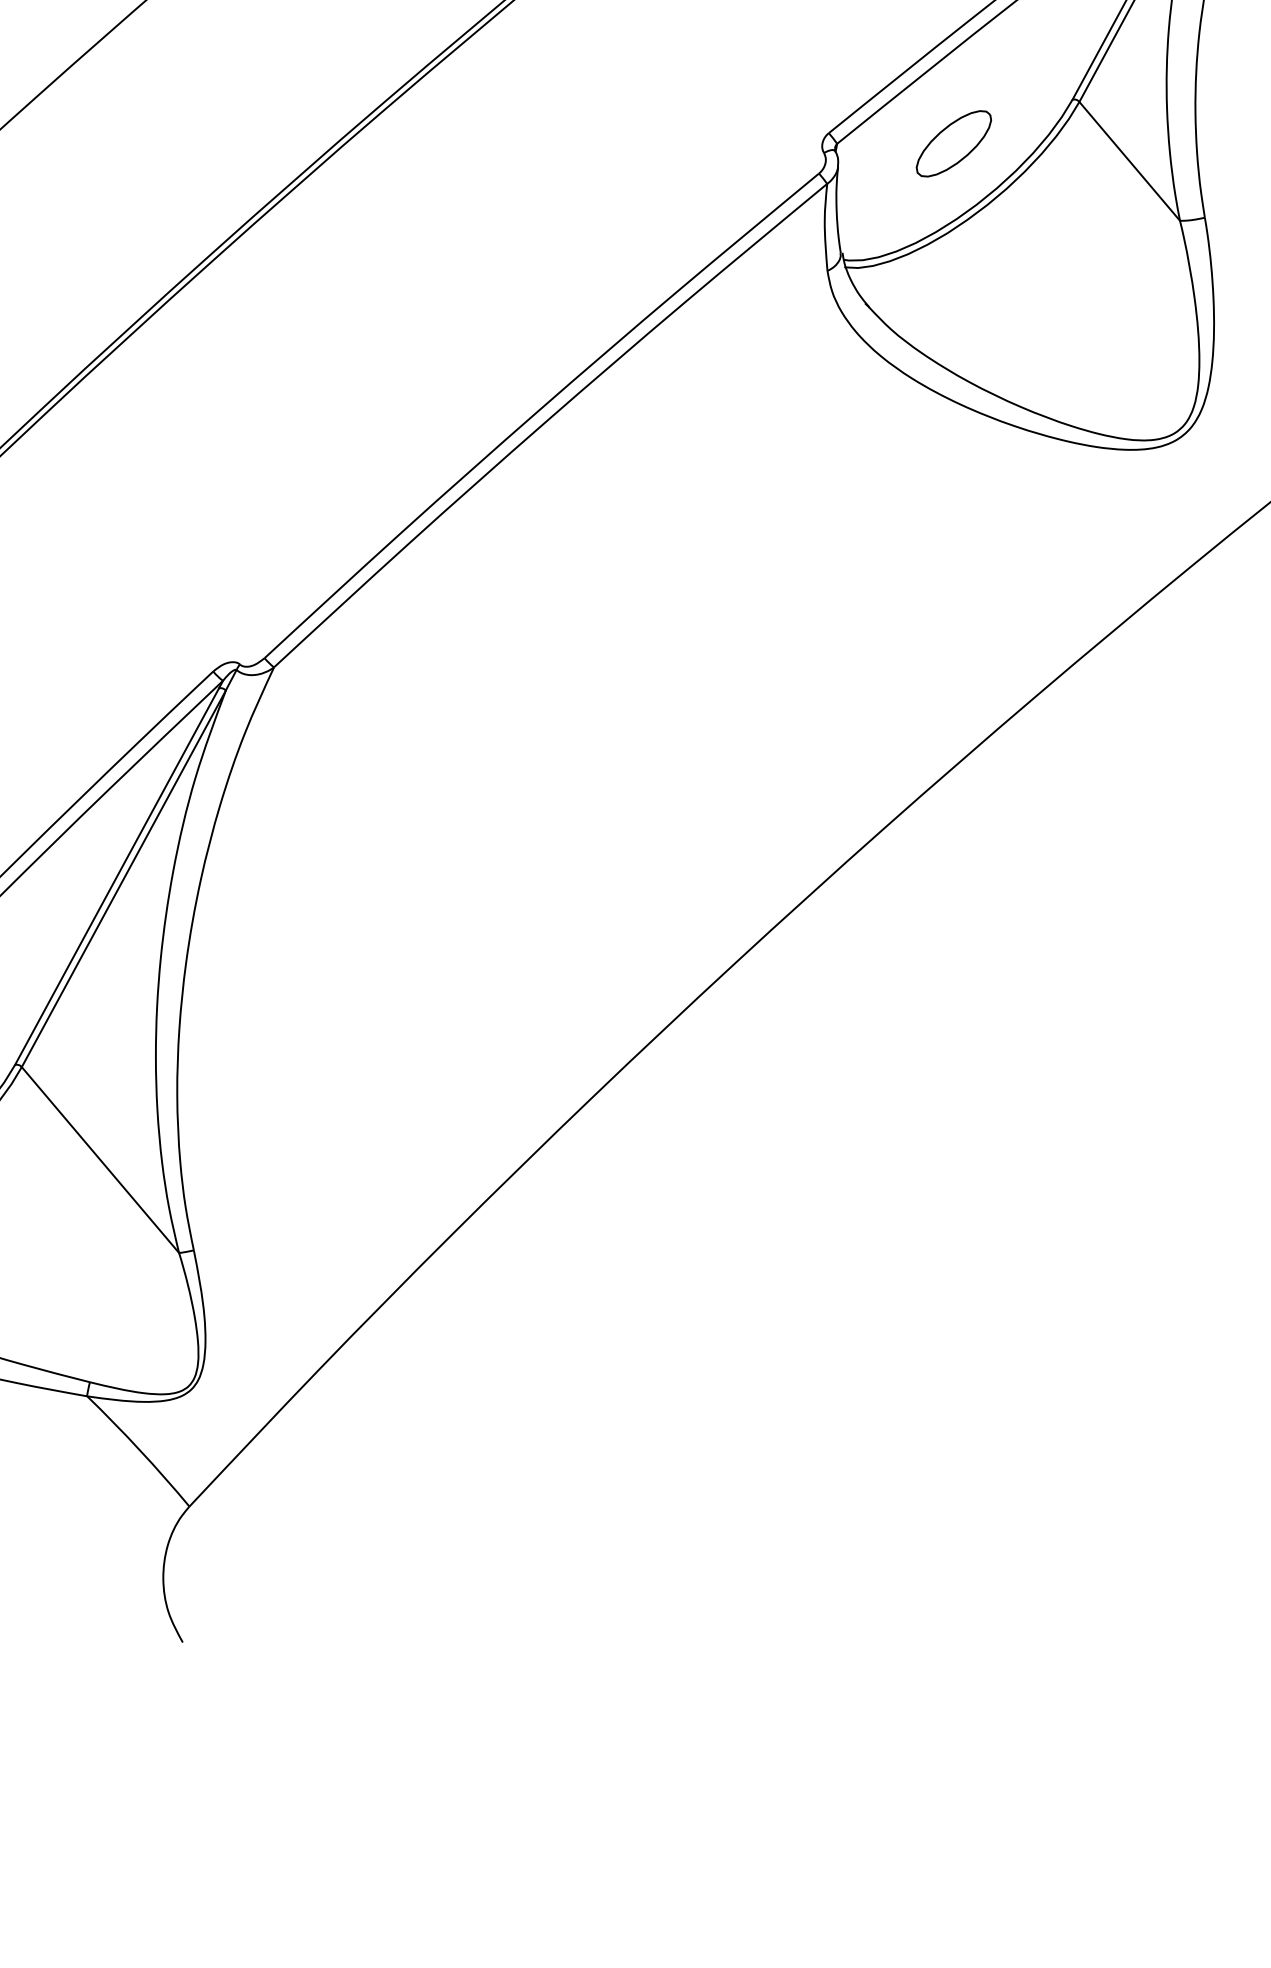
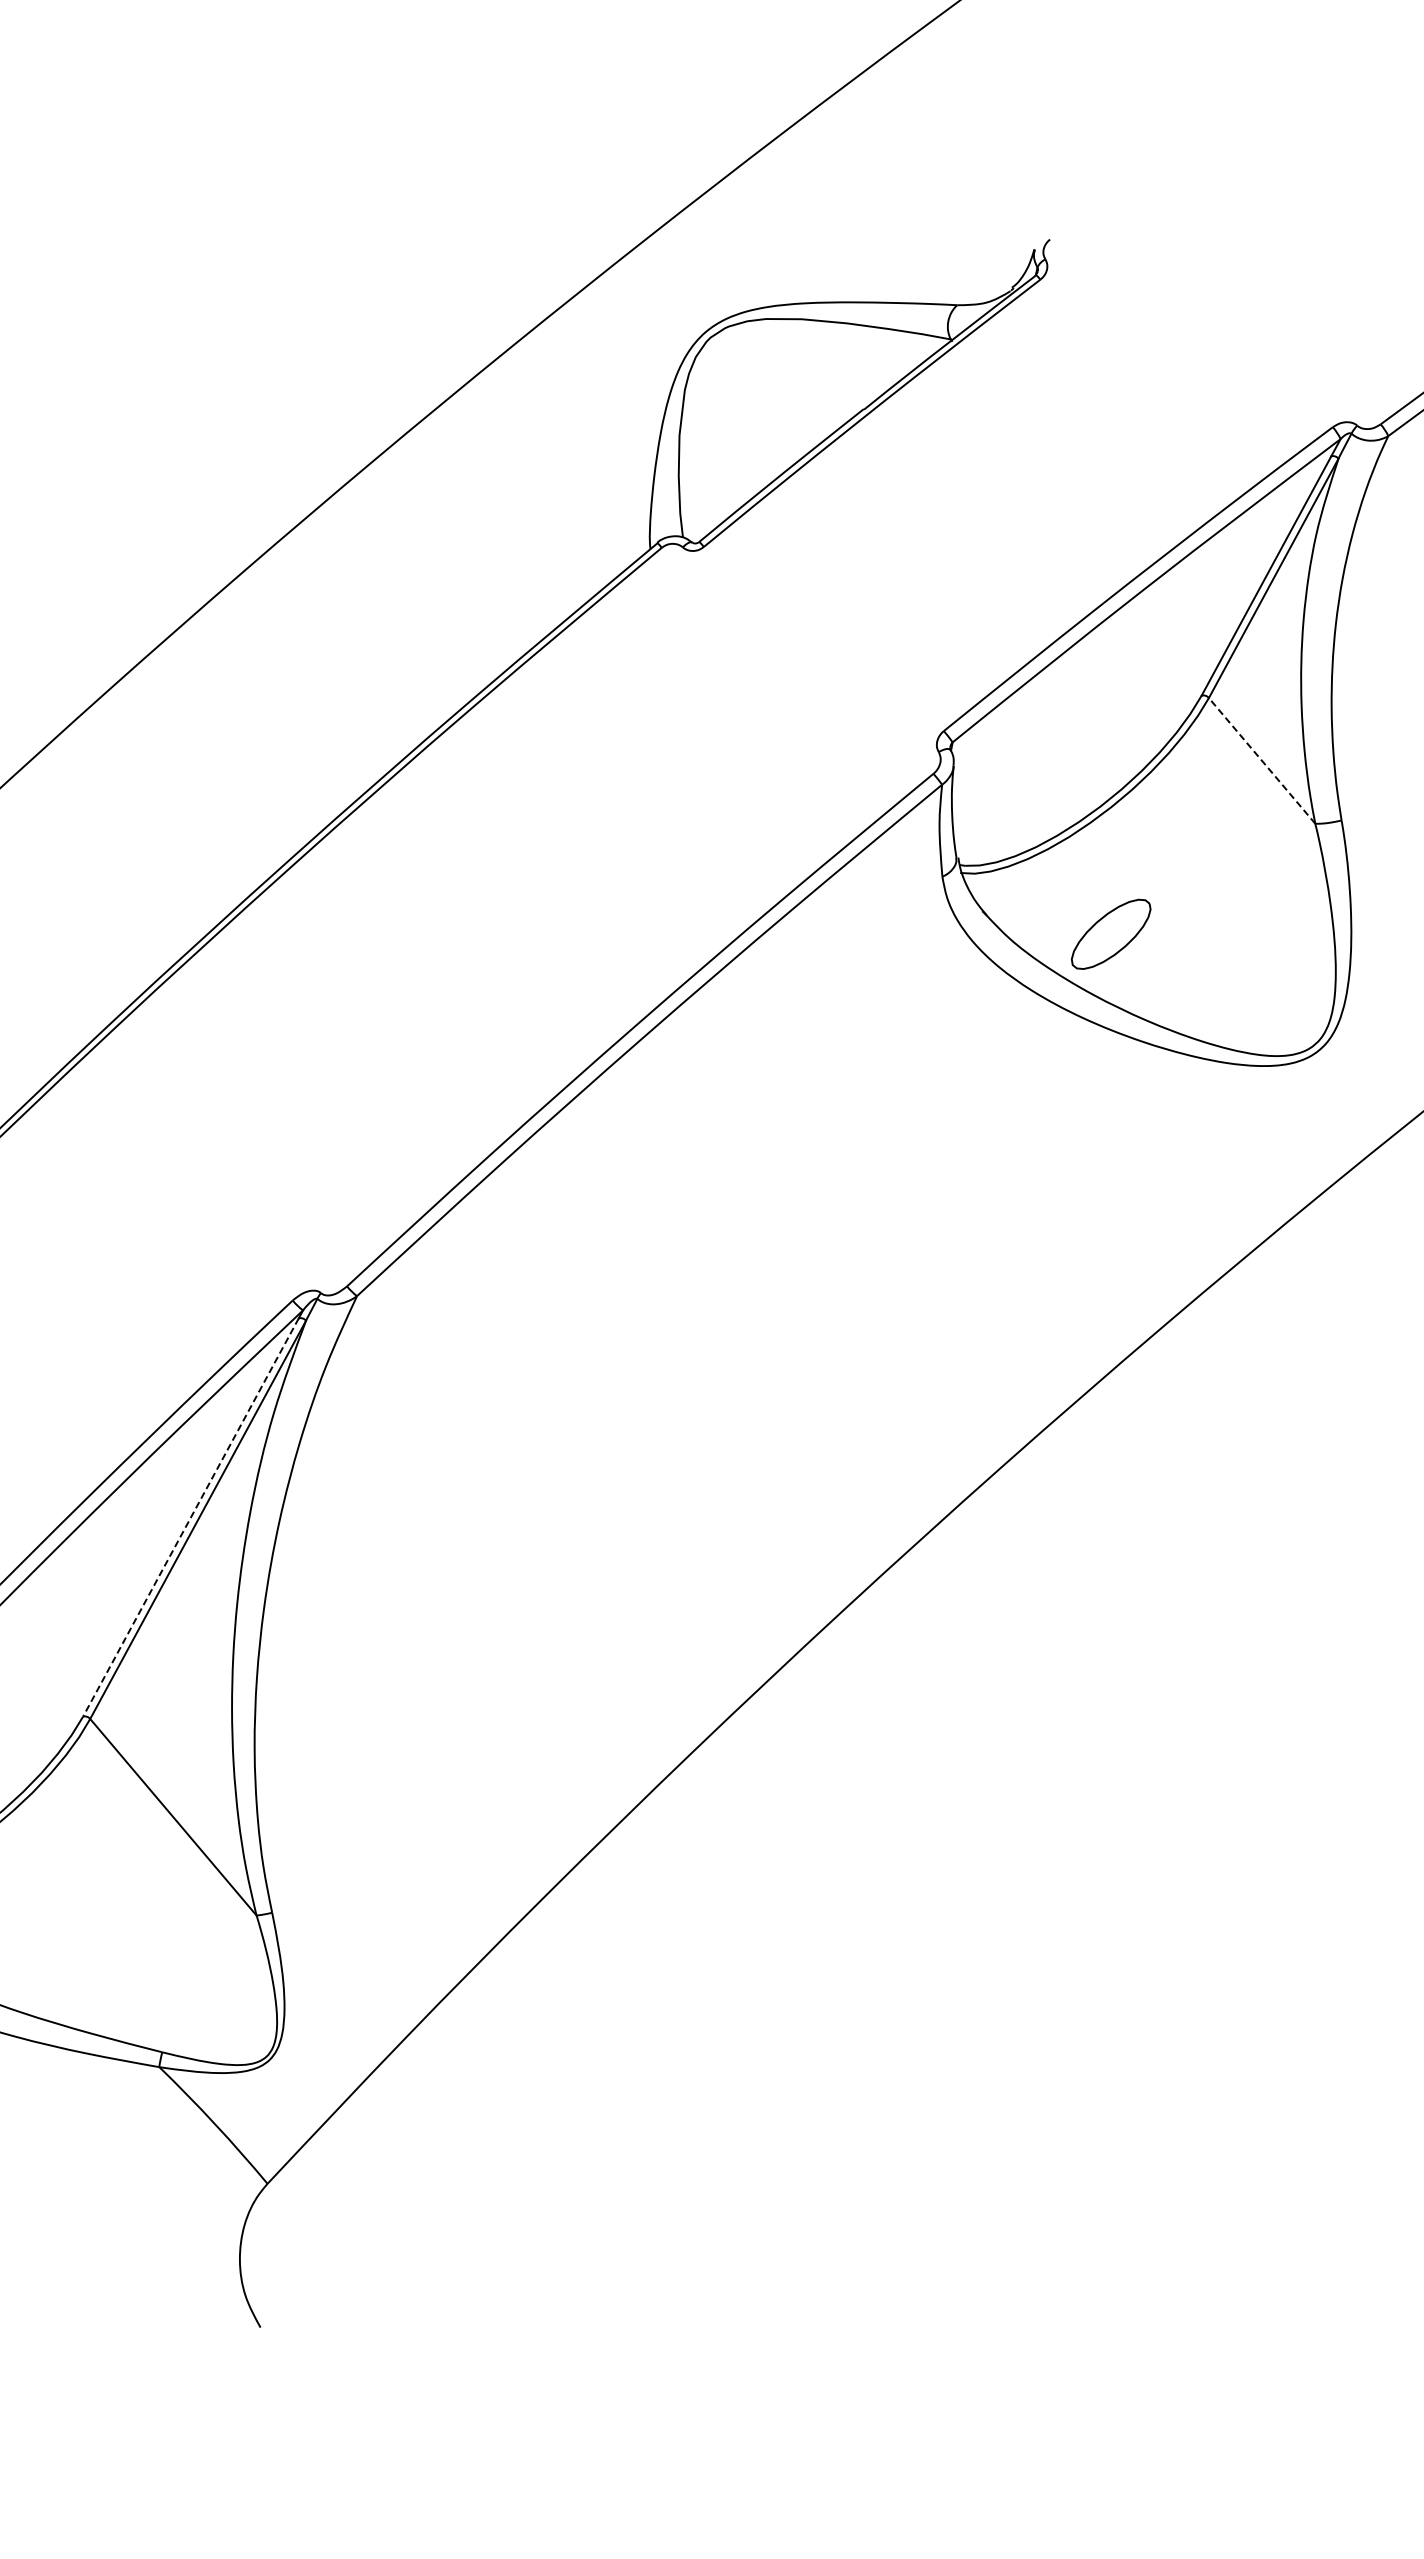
part: (953, 143) -> (1110, 933), moved
line: (1129, 160) -> (1261, 760), solid -> dashed
line: (116, 876) -> (190, 1517), solid -> dashed

